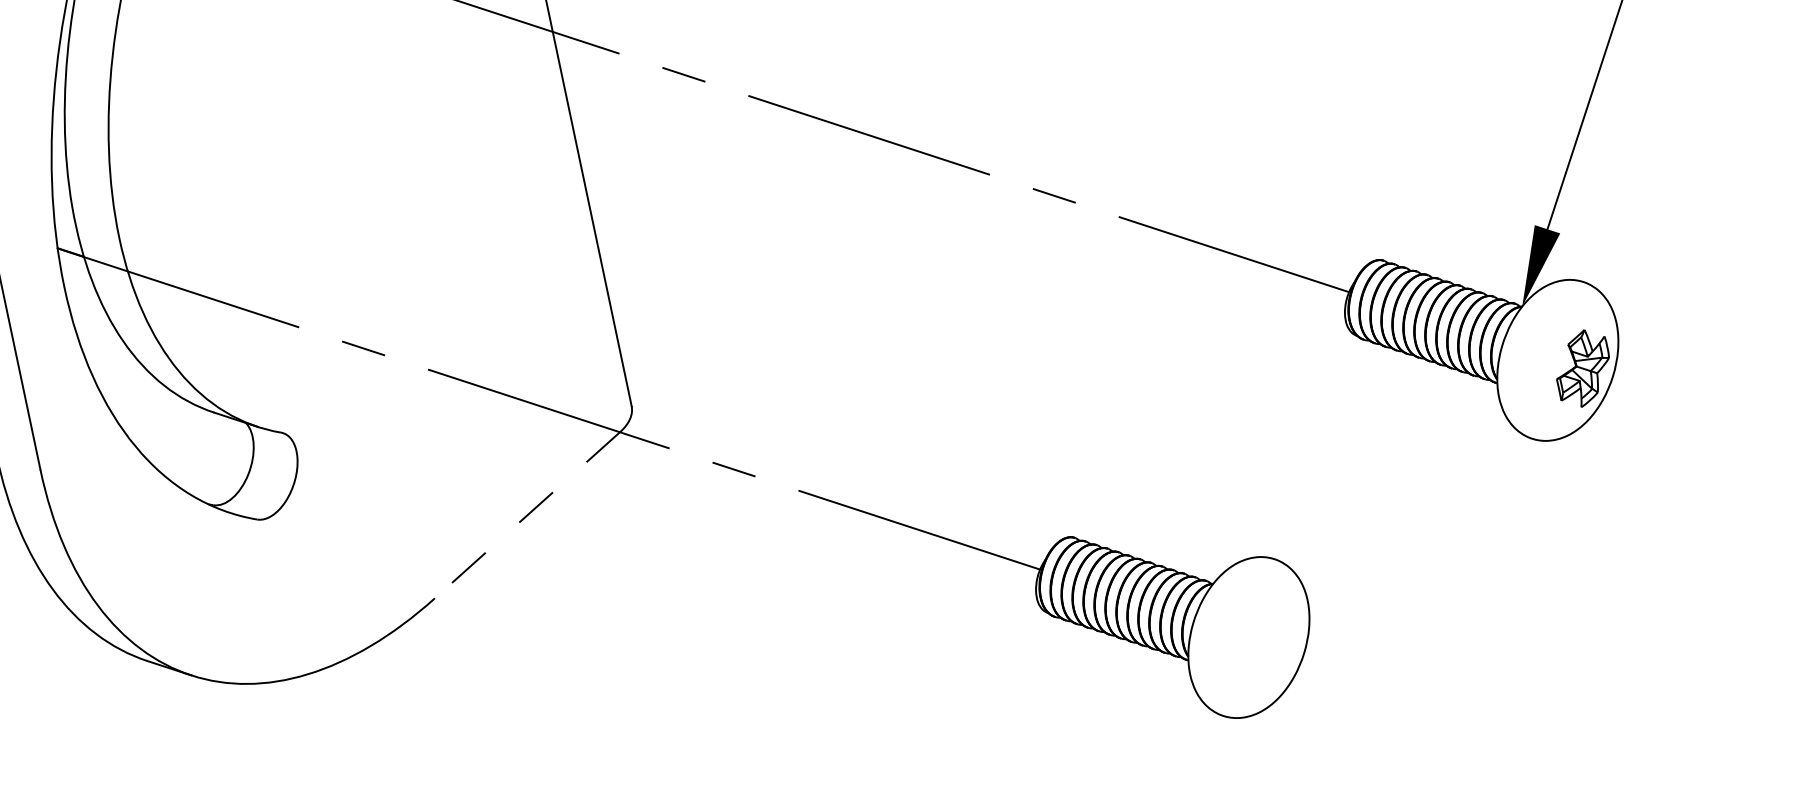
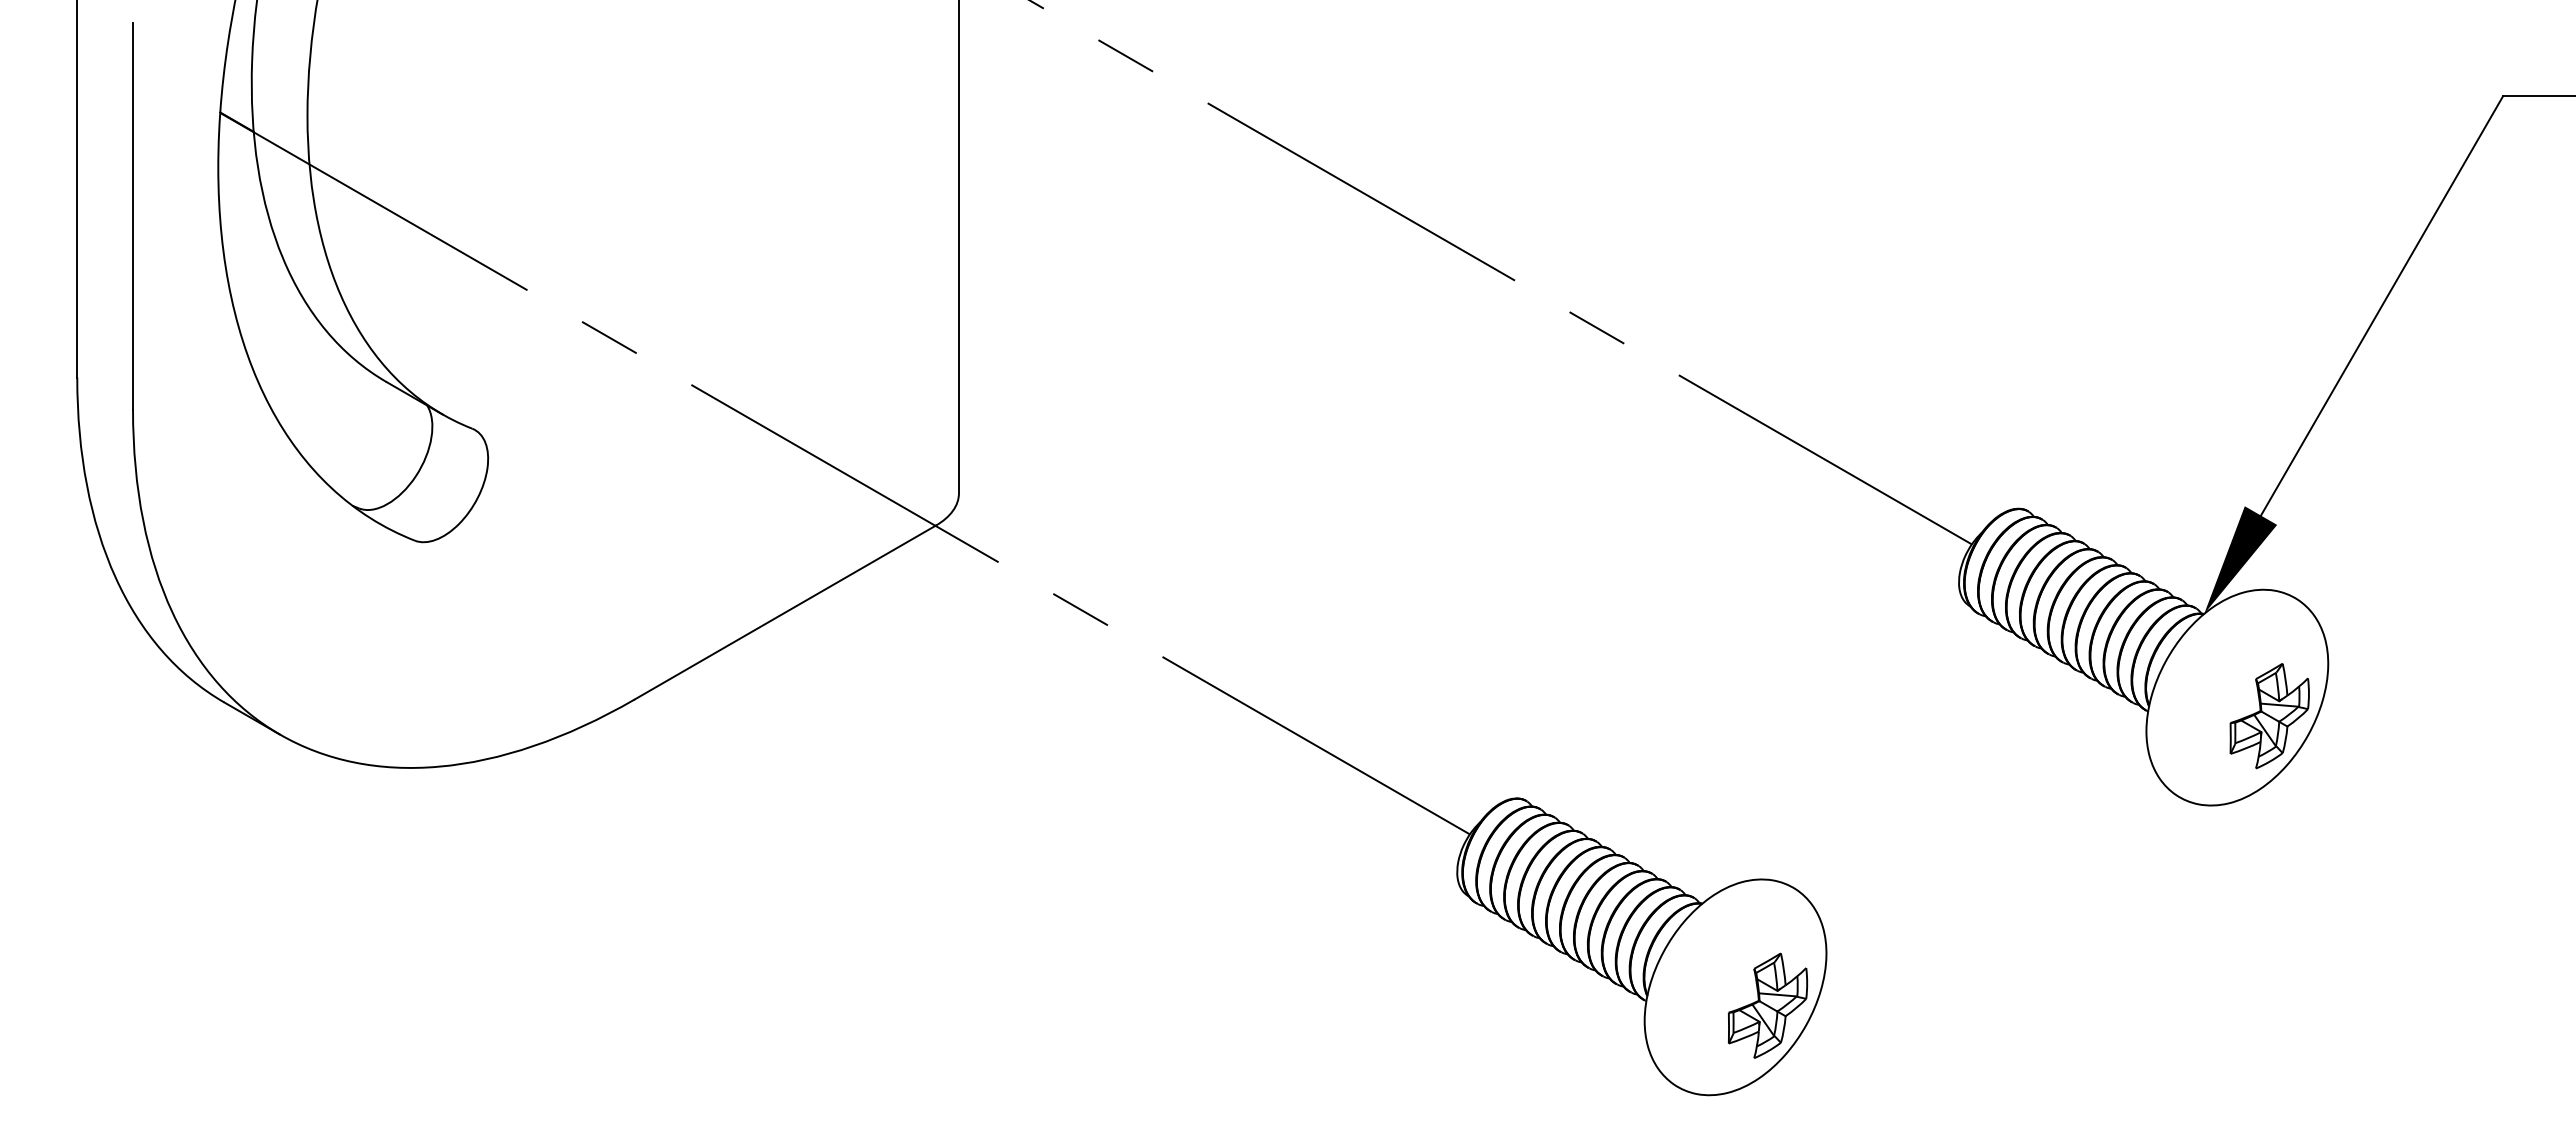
line: (527, 515) -> (785, 612), dashed -> solid
part: (1274, 645) -> (1768, 1005), added

